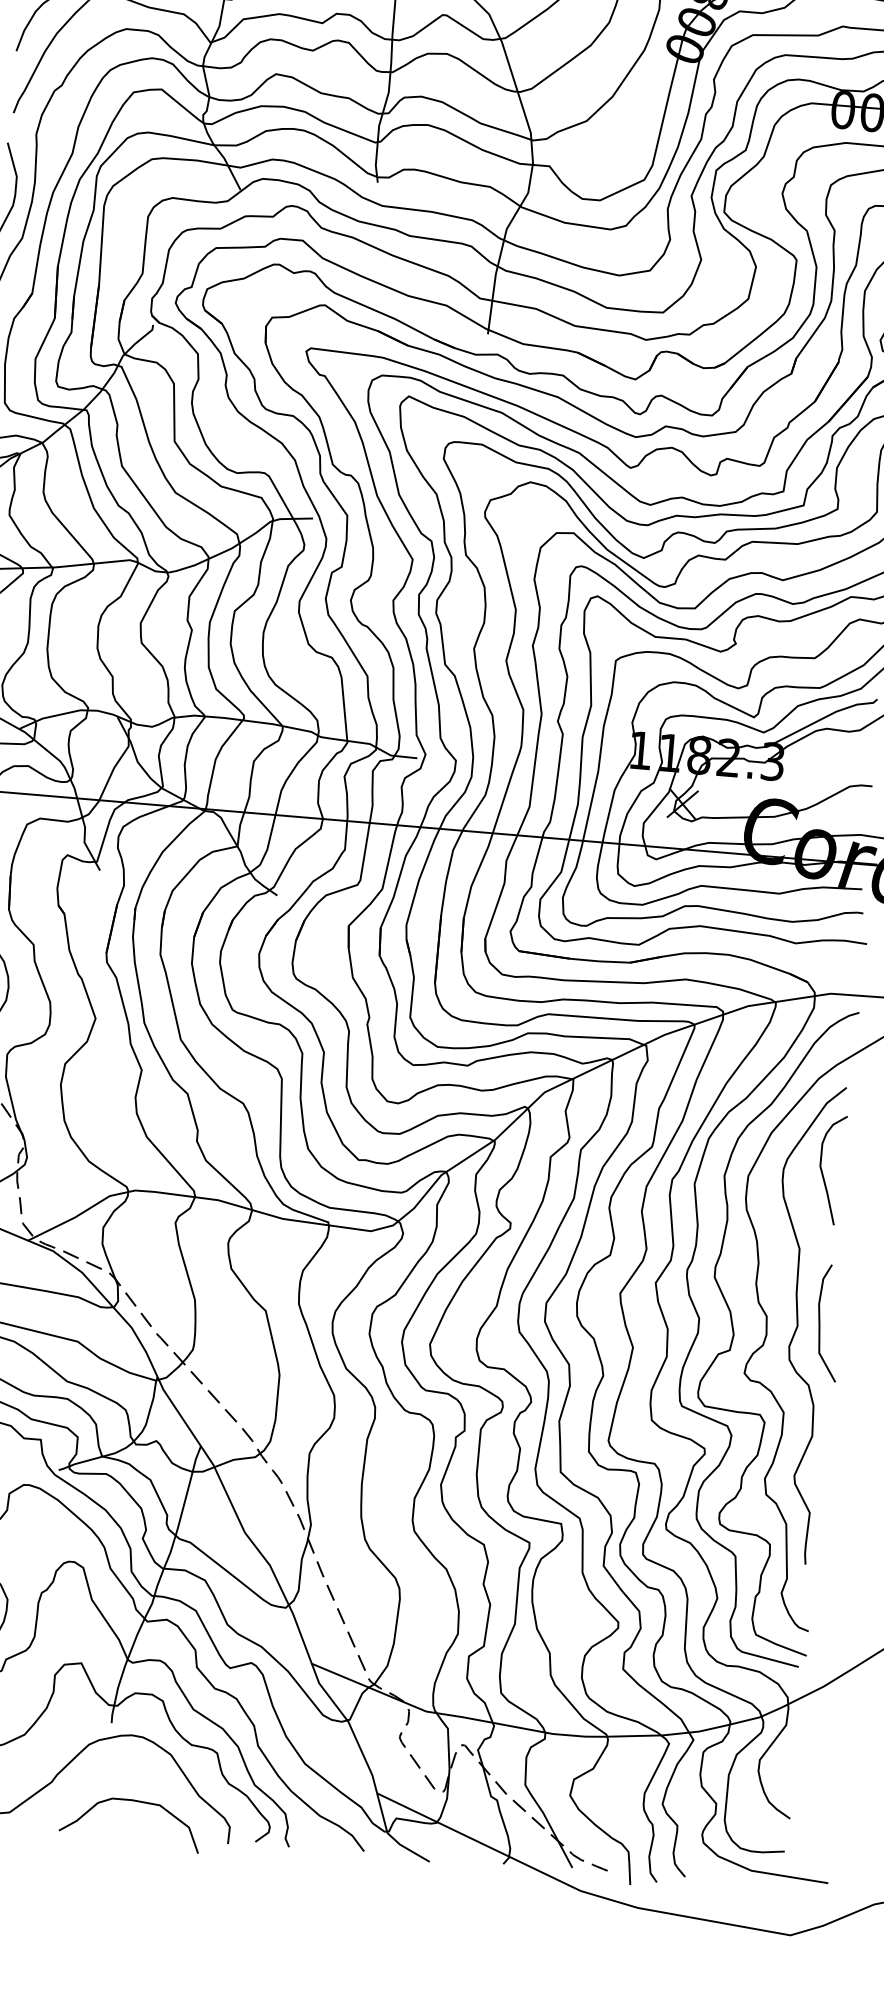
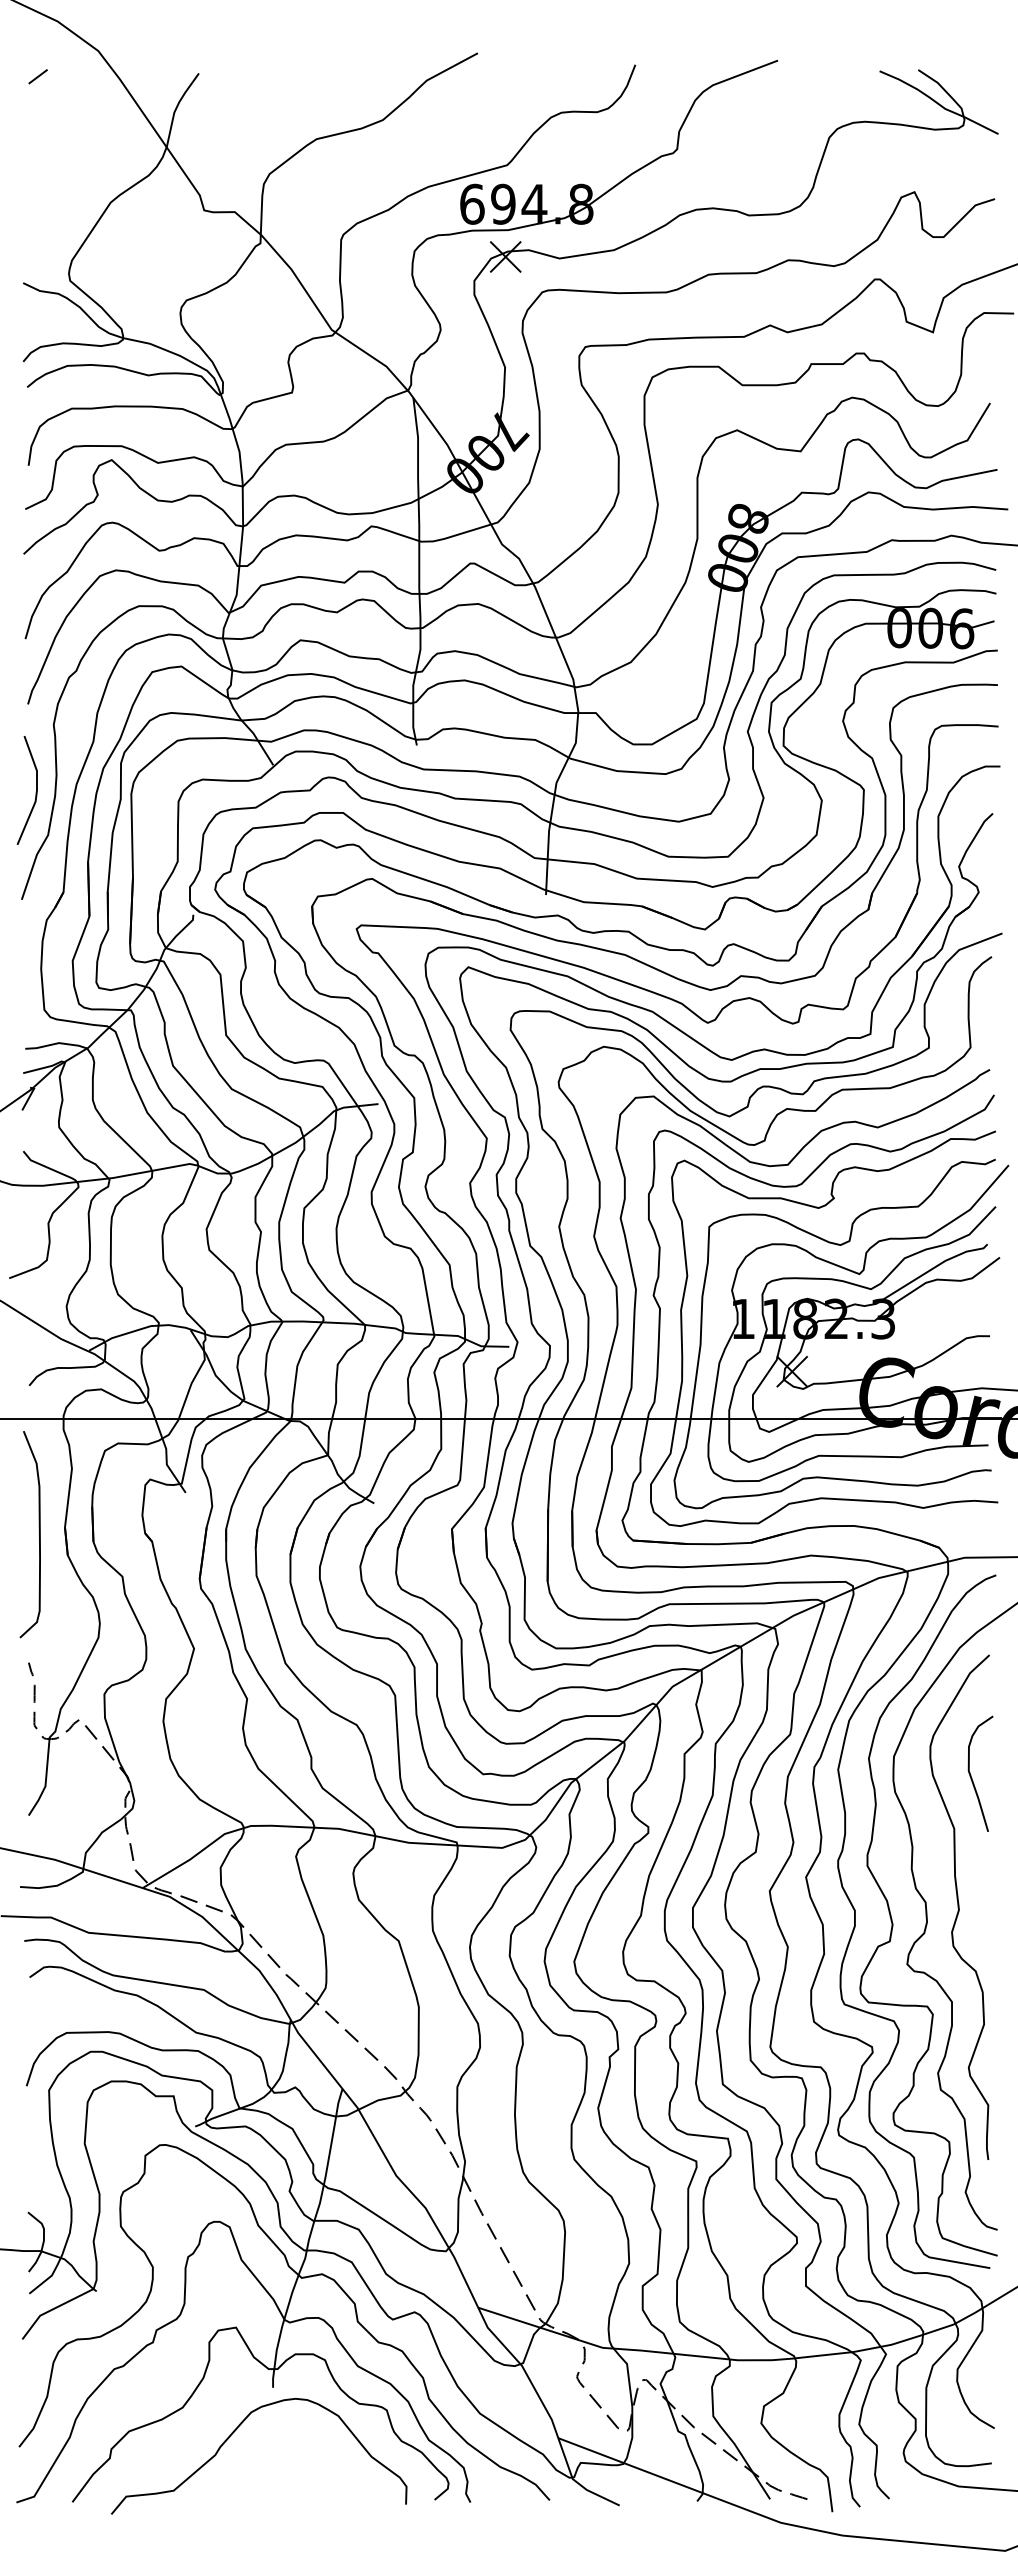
curve: (822, 1170) -> (971, 1775), moved
curve: (820, 1321) -> (982, 1903), removed
curve: (133, 1801) -> (303, 2468), removed

